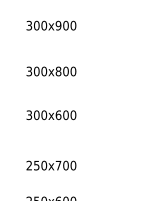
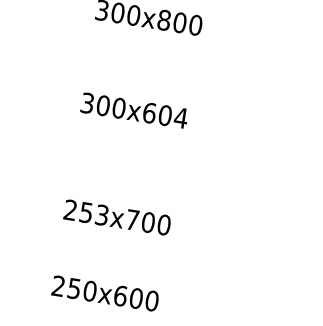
text: (73, 115) -> (181, 118), 300x600 -> 300x604
text: (44, 165) -> (102, 215), 250x700 -> 253x700

